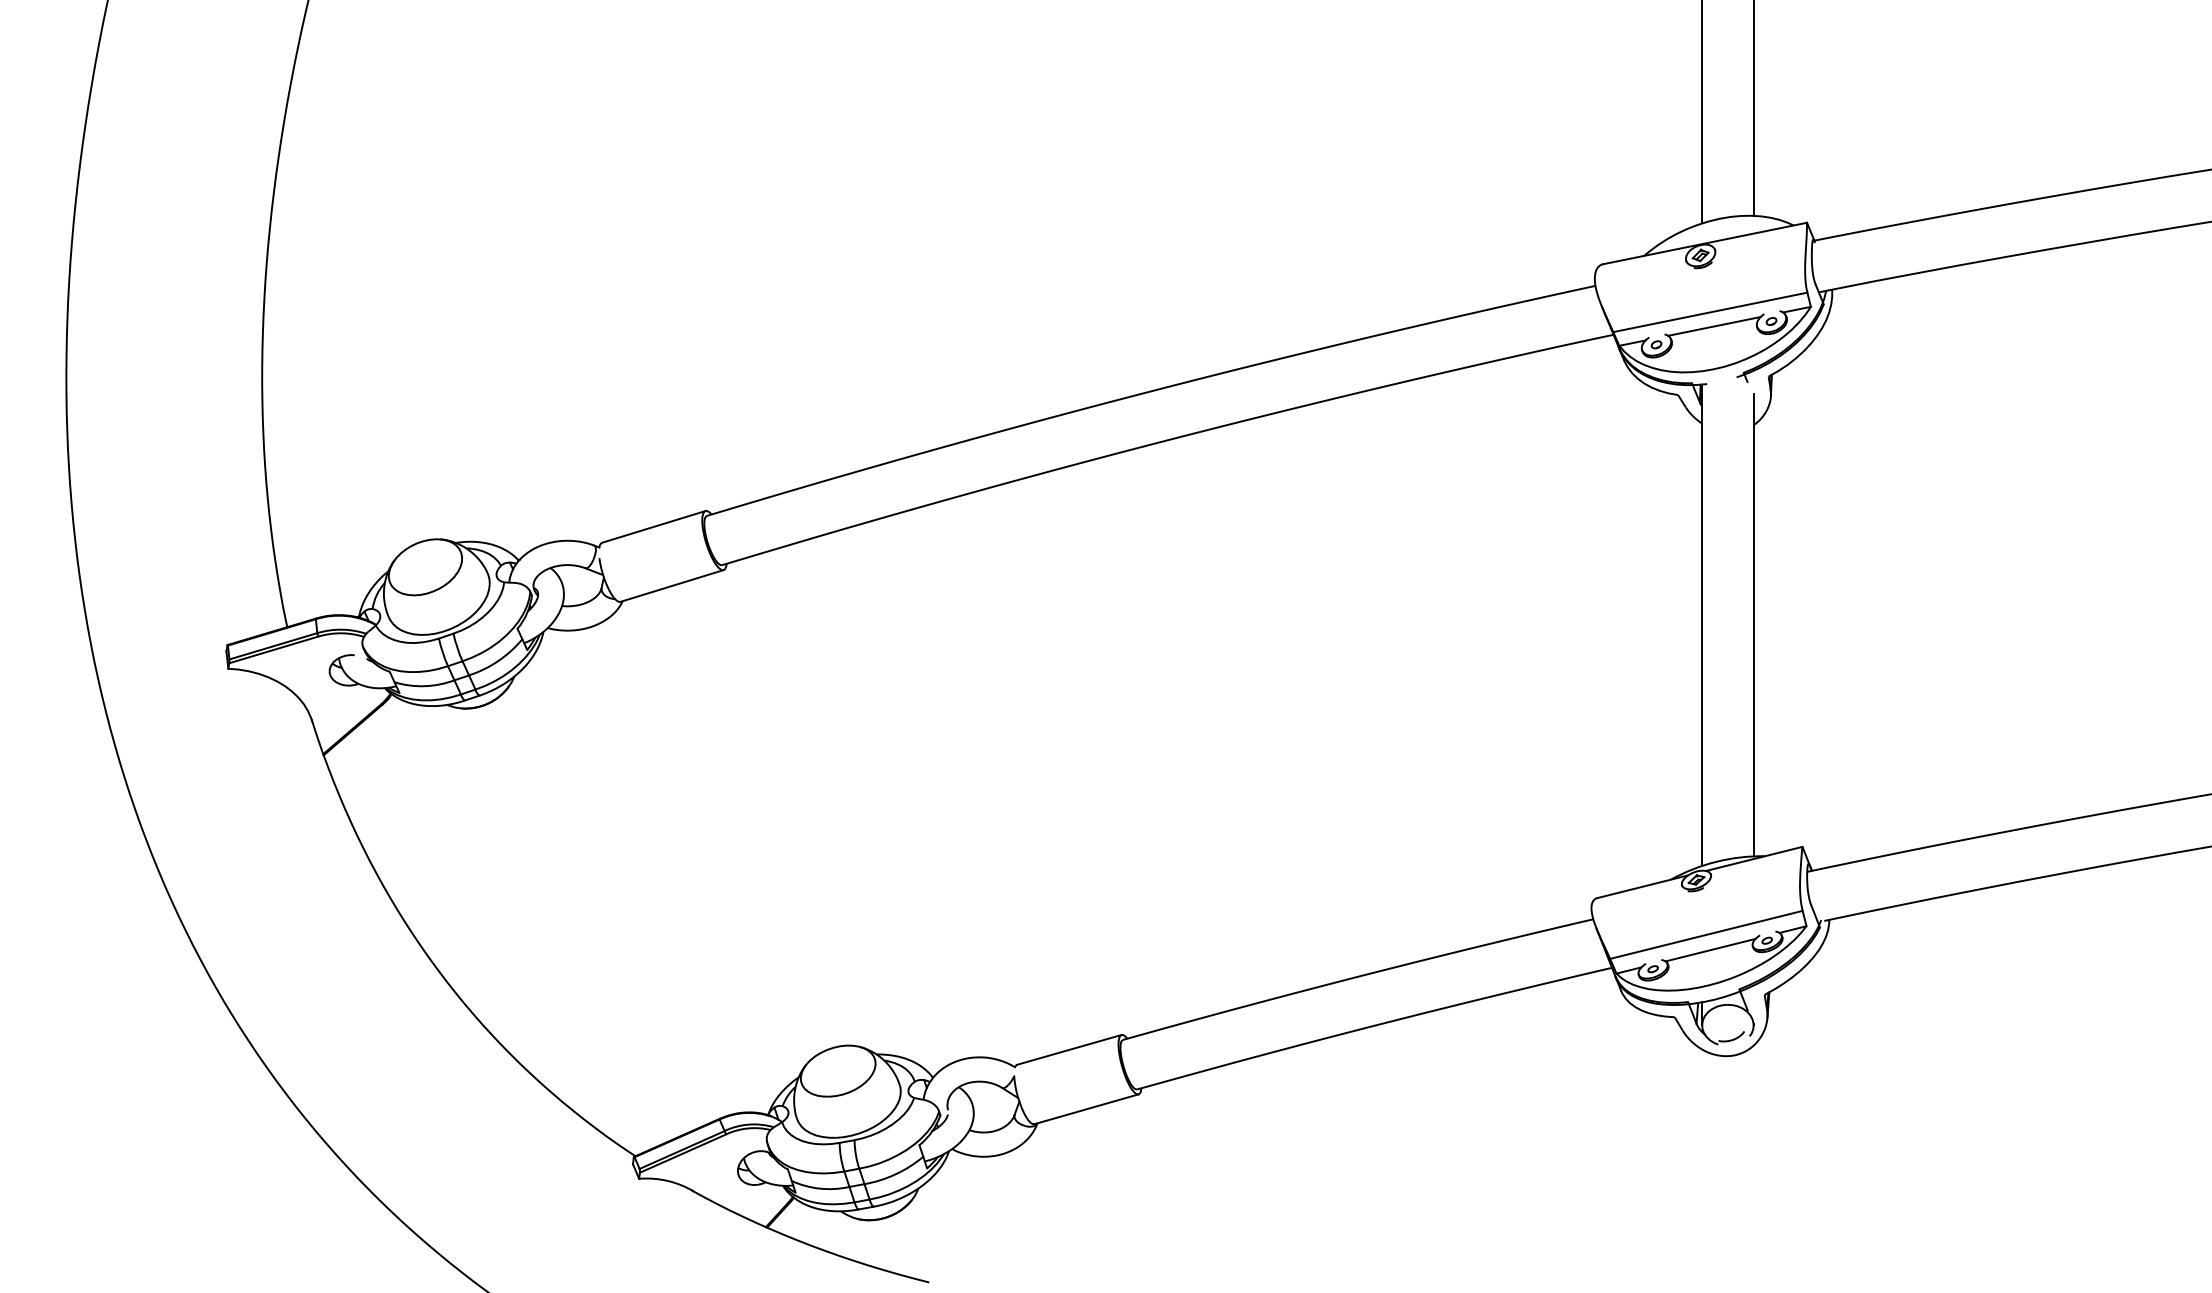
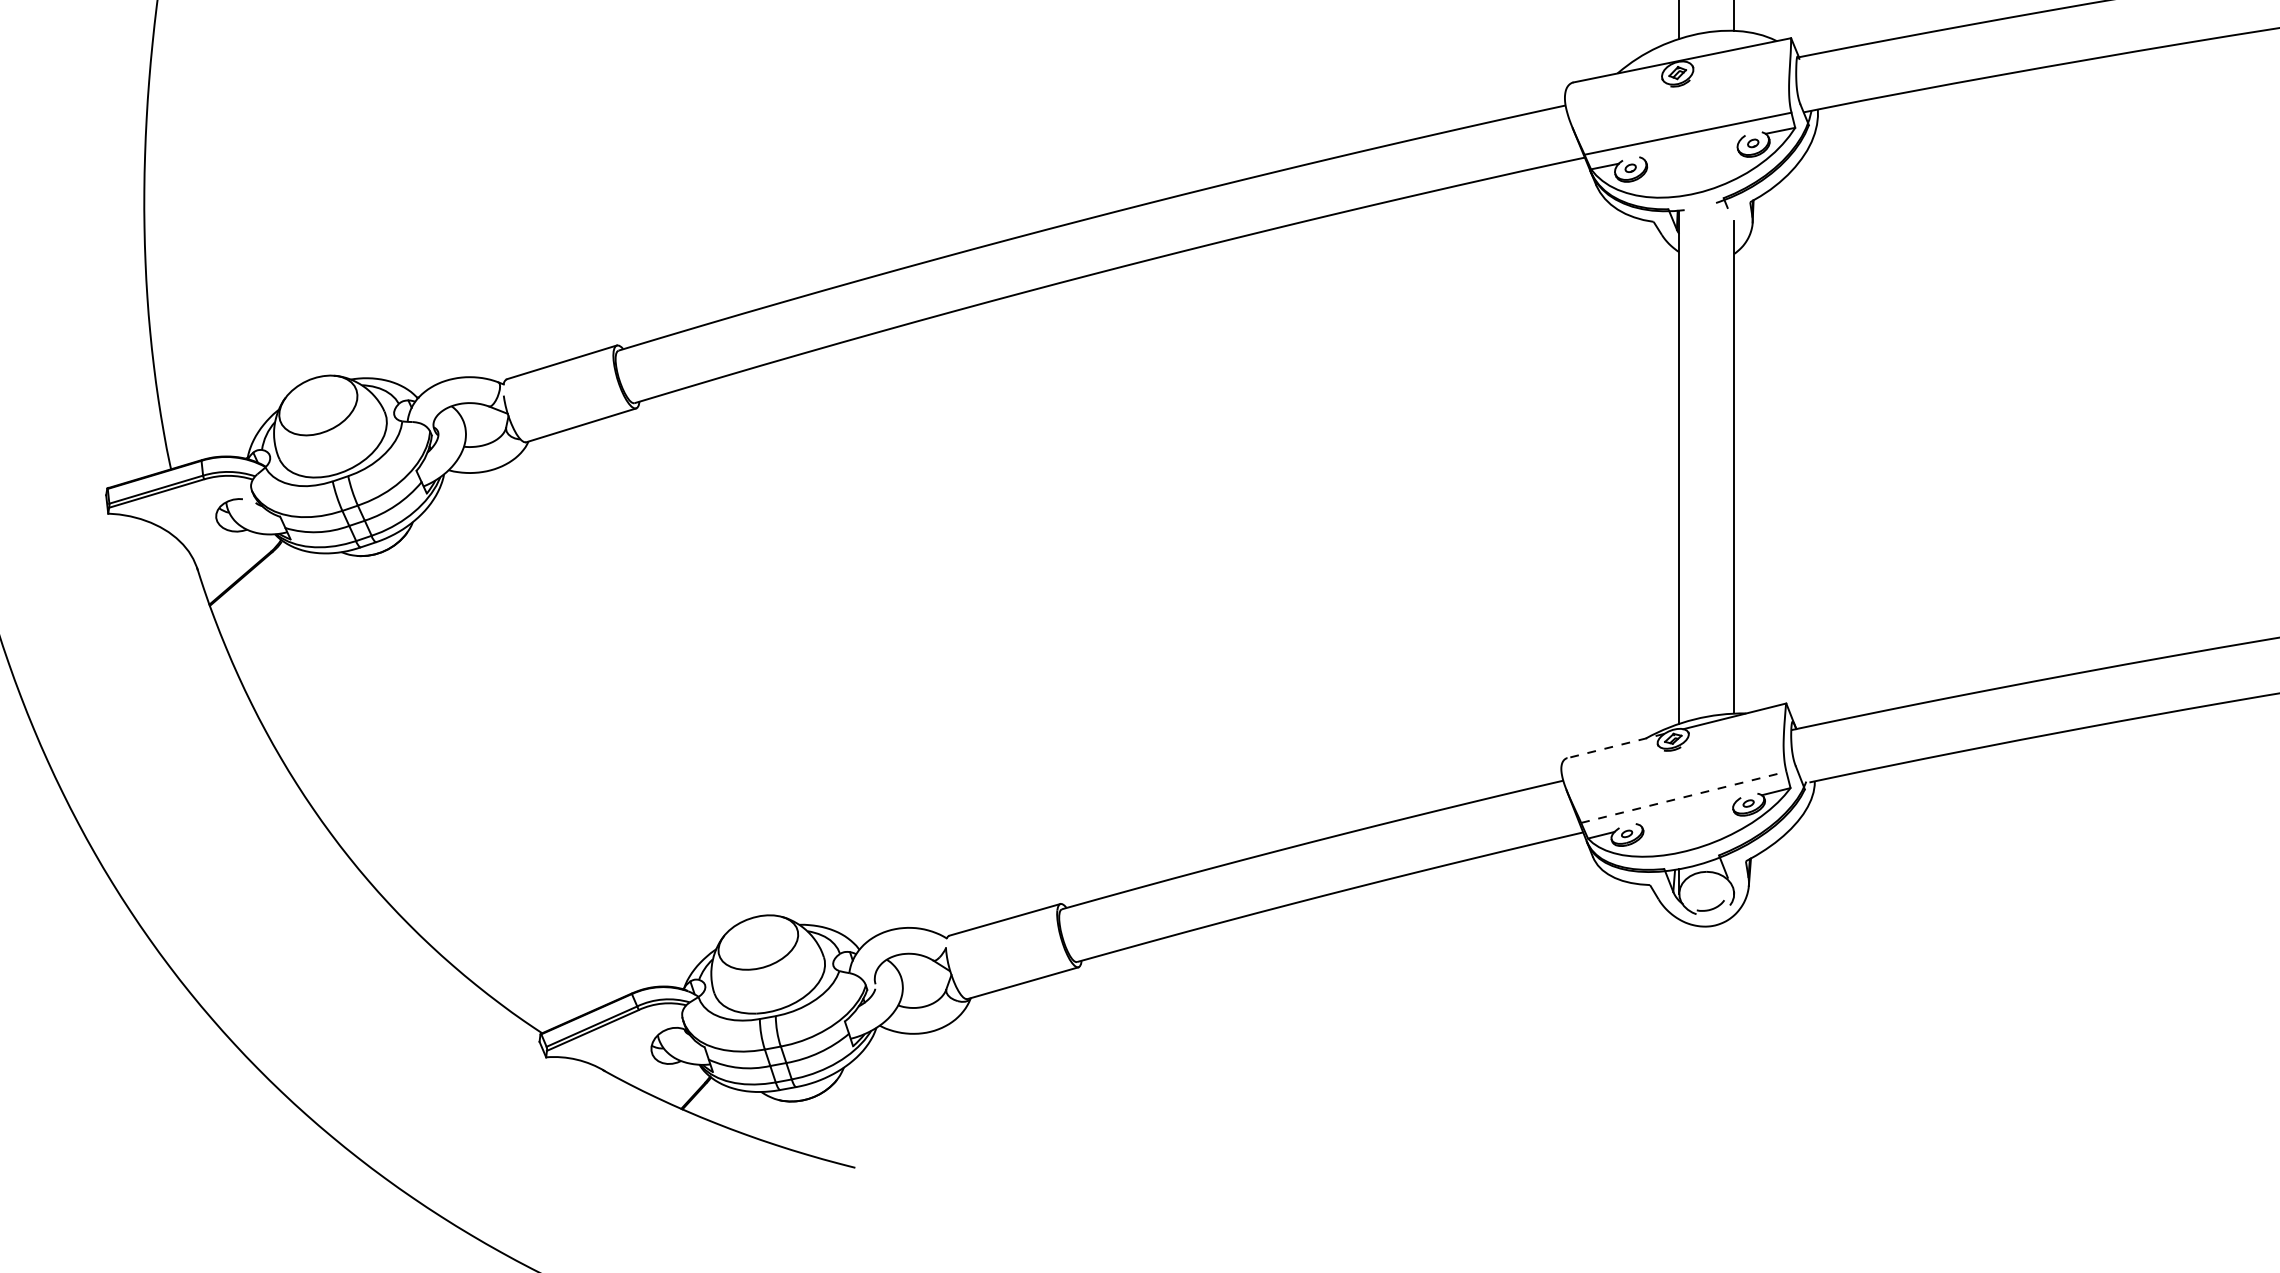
line: (1714, 326) -> (1692, 148), removed
line: (1642, 886) -> (1615, 745), solid -> dashed
line: (1706, 934) -> (1683, 796), solid -> dashed
line: (1710, 949) -> (1688, 812), removed

